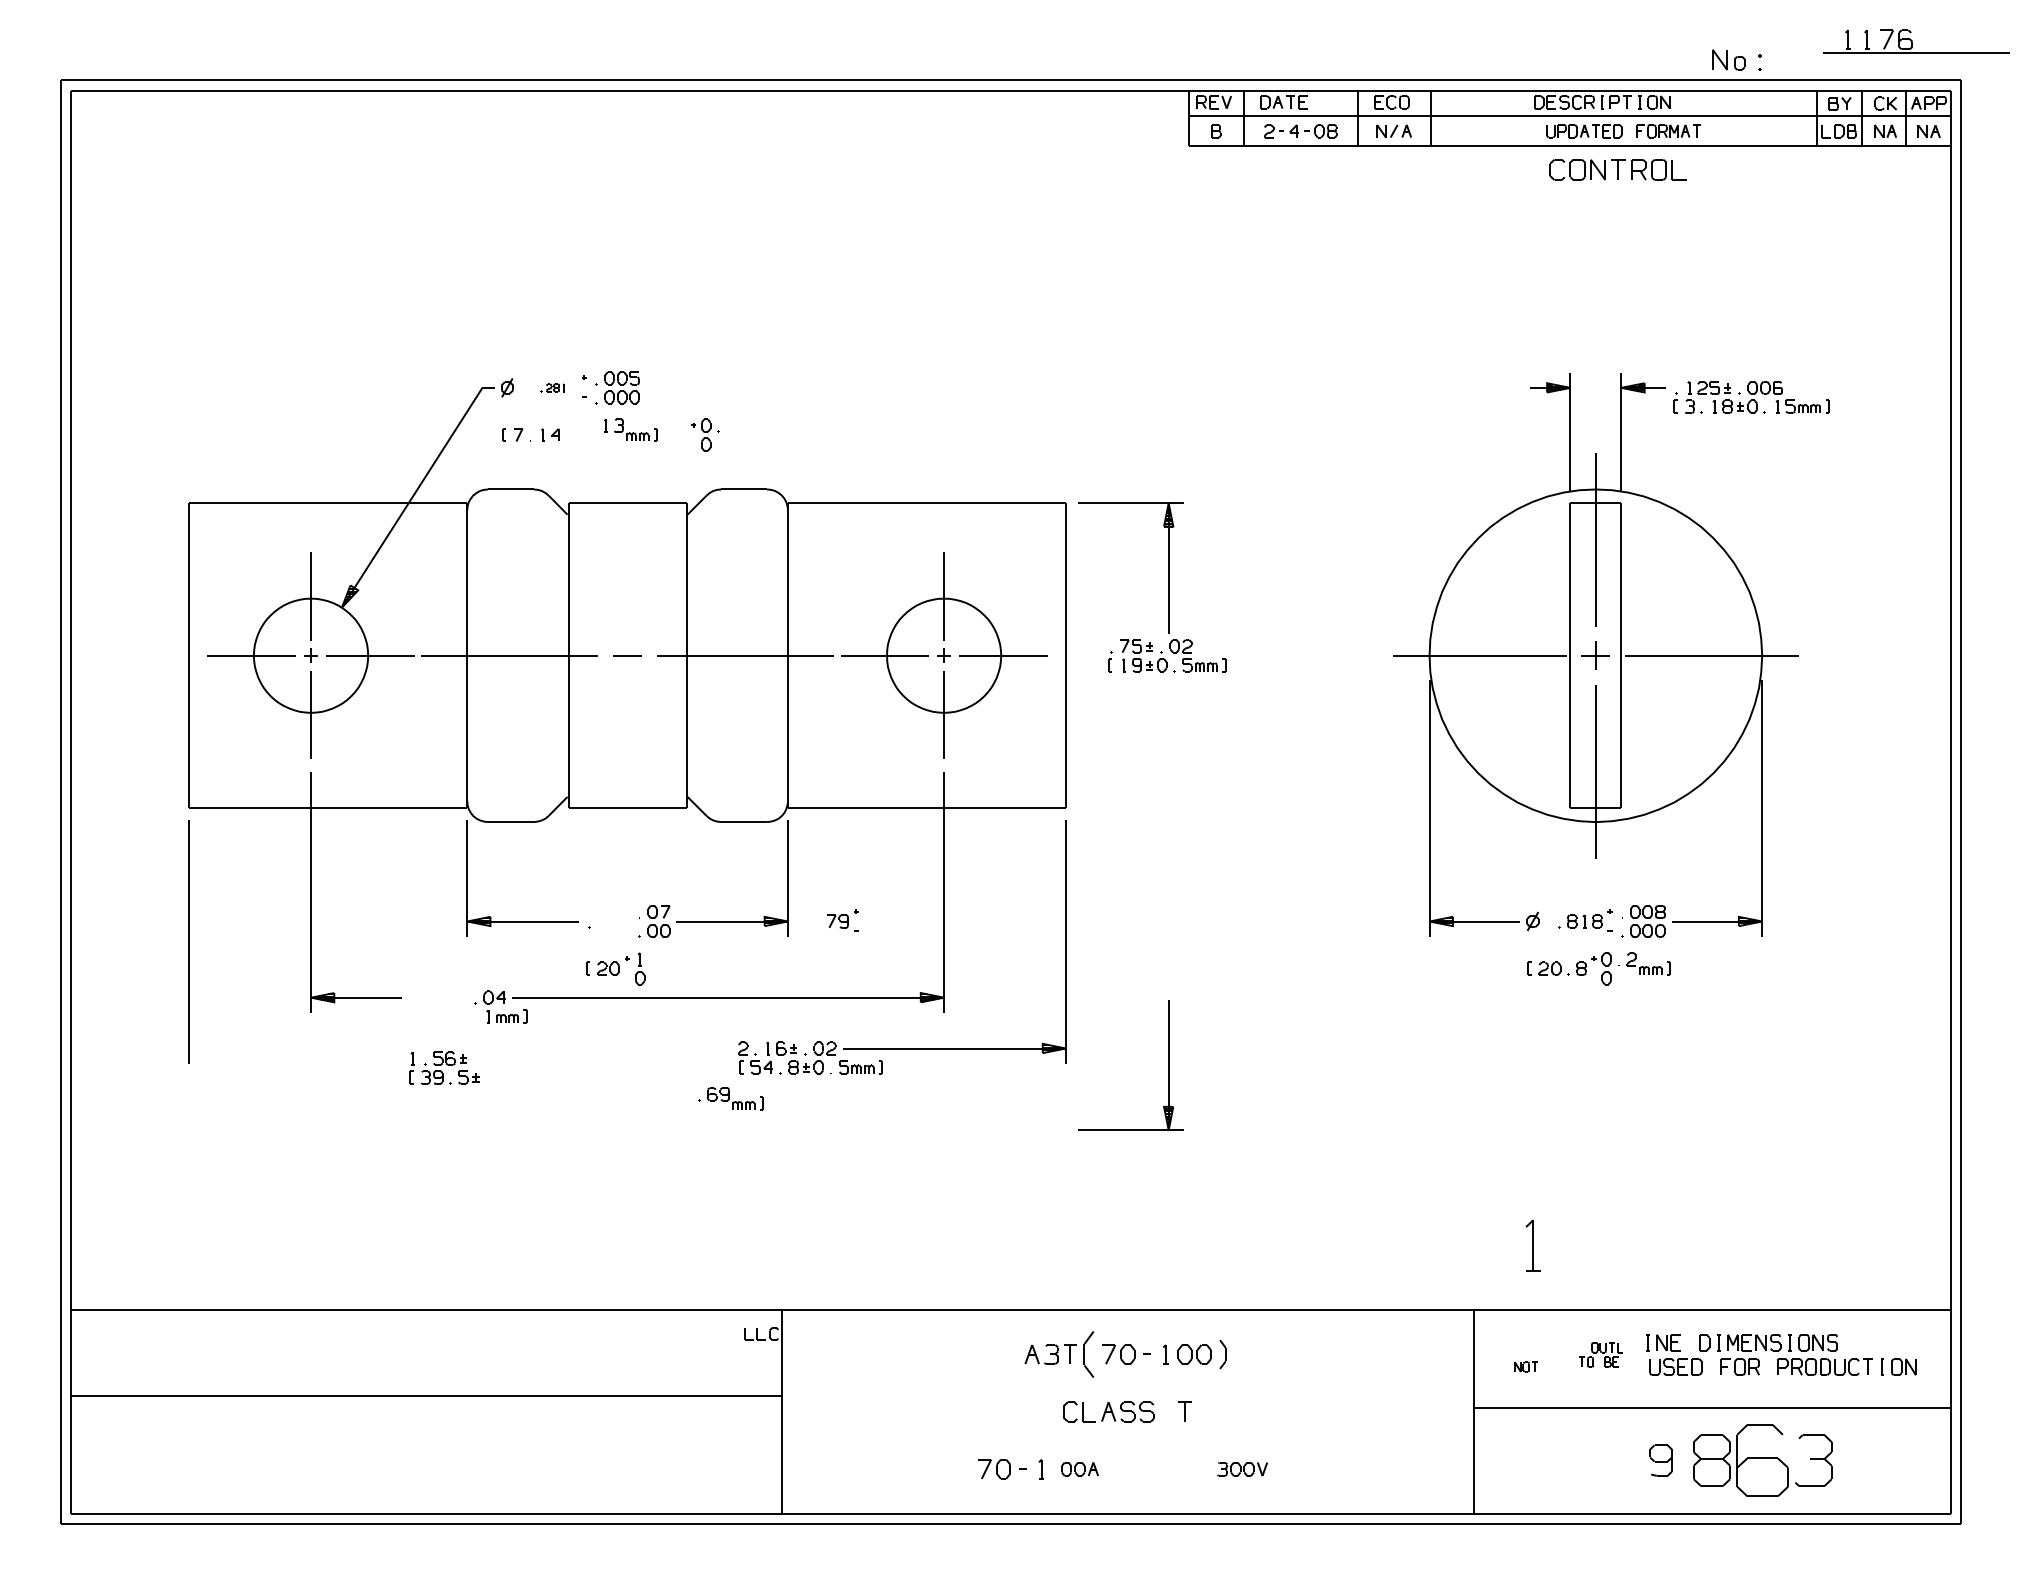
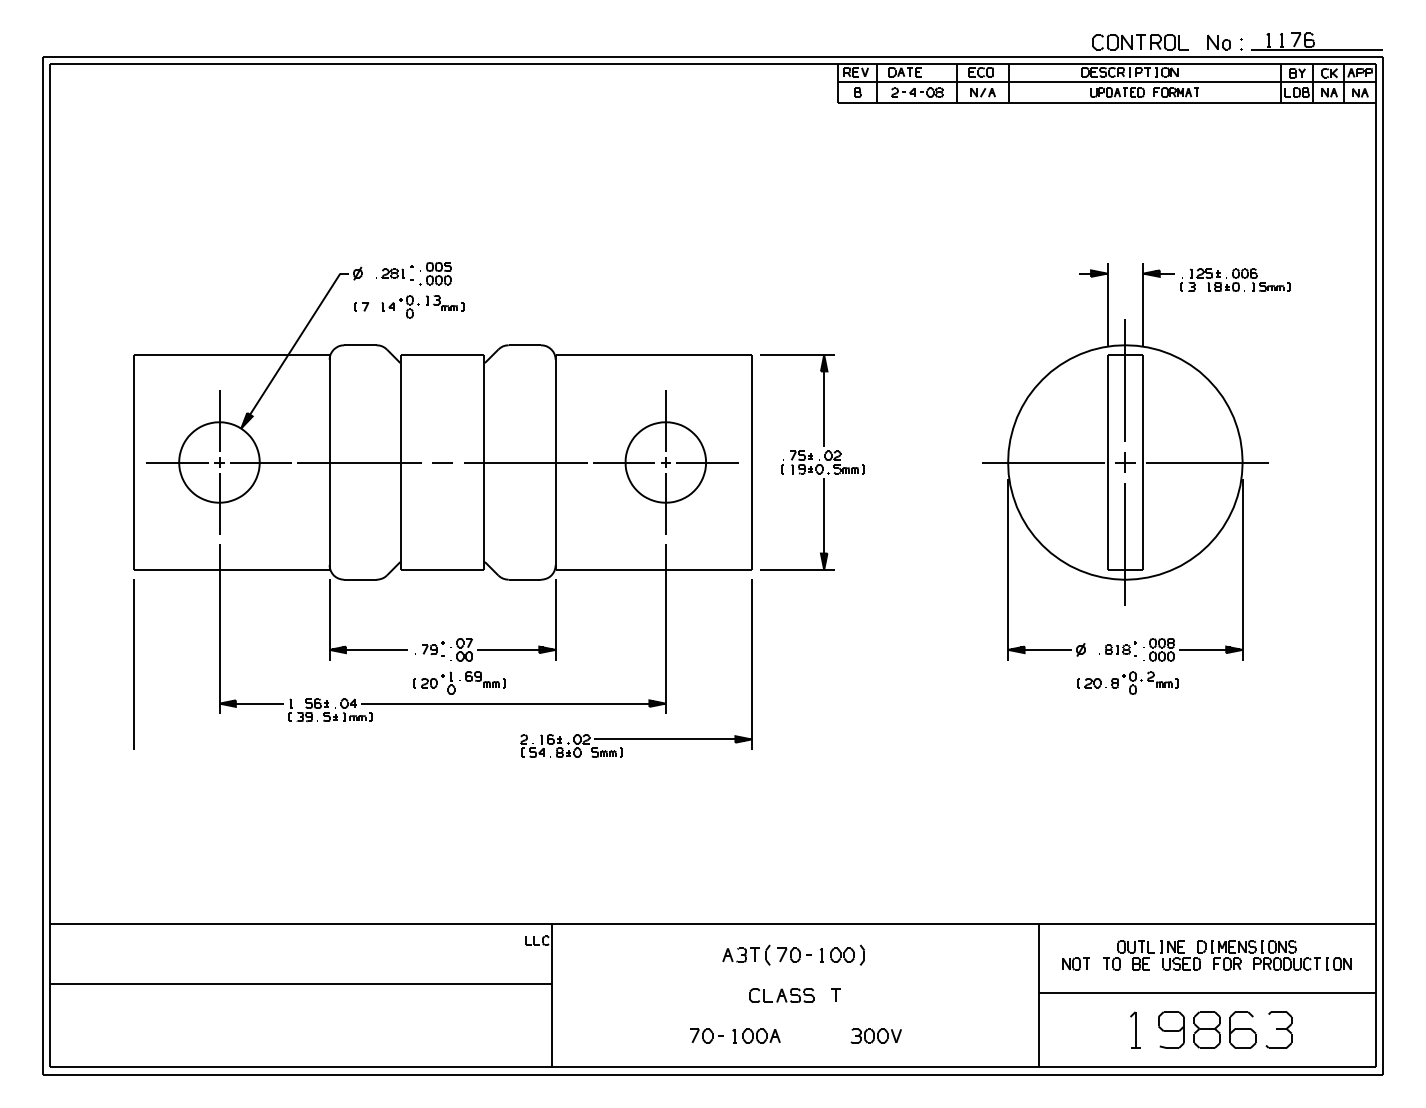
part: (1916, 41) -> (1316, 41), moved
part: (1617, 169) -> (1140, 42), moved
part: (552, 387) -> (389, 273), size x1.67
part: (705, 434) -> (409, 306), moved
part: (842, 920) -> (432, 649), moved
part: (1168, 1065) -> (824, 524), moved
part: (444, 1067) -> (313, 709), moved
part: (730, 1098) -> (482, 679), moved
part: (1532, 1245) -> (1135, 1029), moved
part: (1088, 1354) -> (767, 955), size x0.62
part: (1600, 1354) -> (1128, 955), size x1.67
part: (1525, 1366) -> (1075, 963), size x1.67
part: (1660, 1460) -> (1170, 1029), size x1.67
part: (1762, 1460) -> (1242, 1029), size x0.71
part: (1079, 1469) -> (761, 1036), size x1.43
part: (1242, 1469) -> (876, 1036), size x1.43

